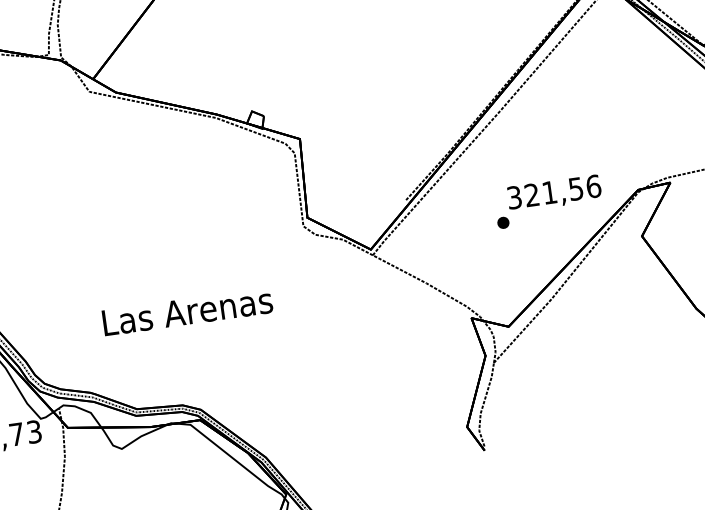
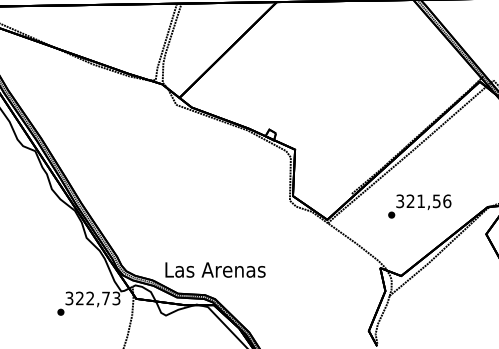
text: (548, 201) -> (419, 206), moved
text: (187, 310) -> (215, 269), moved

